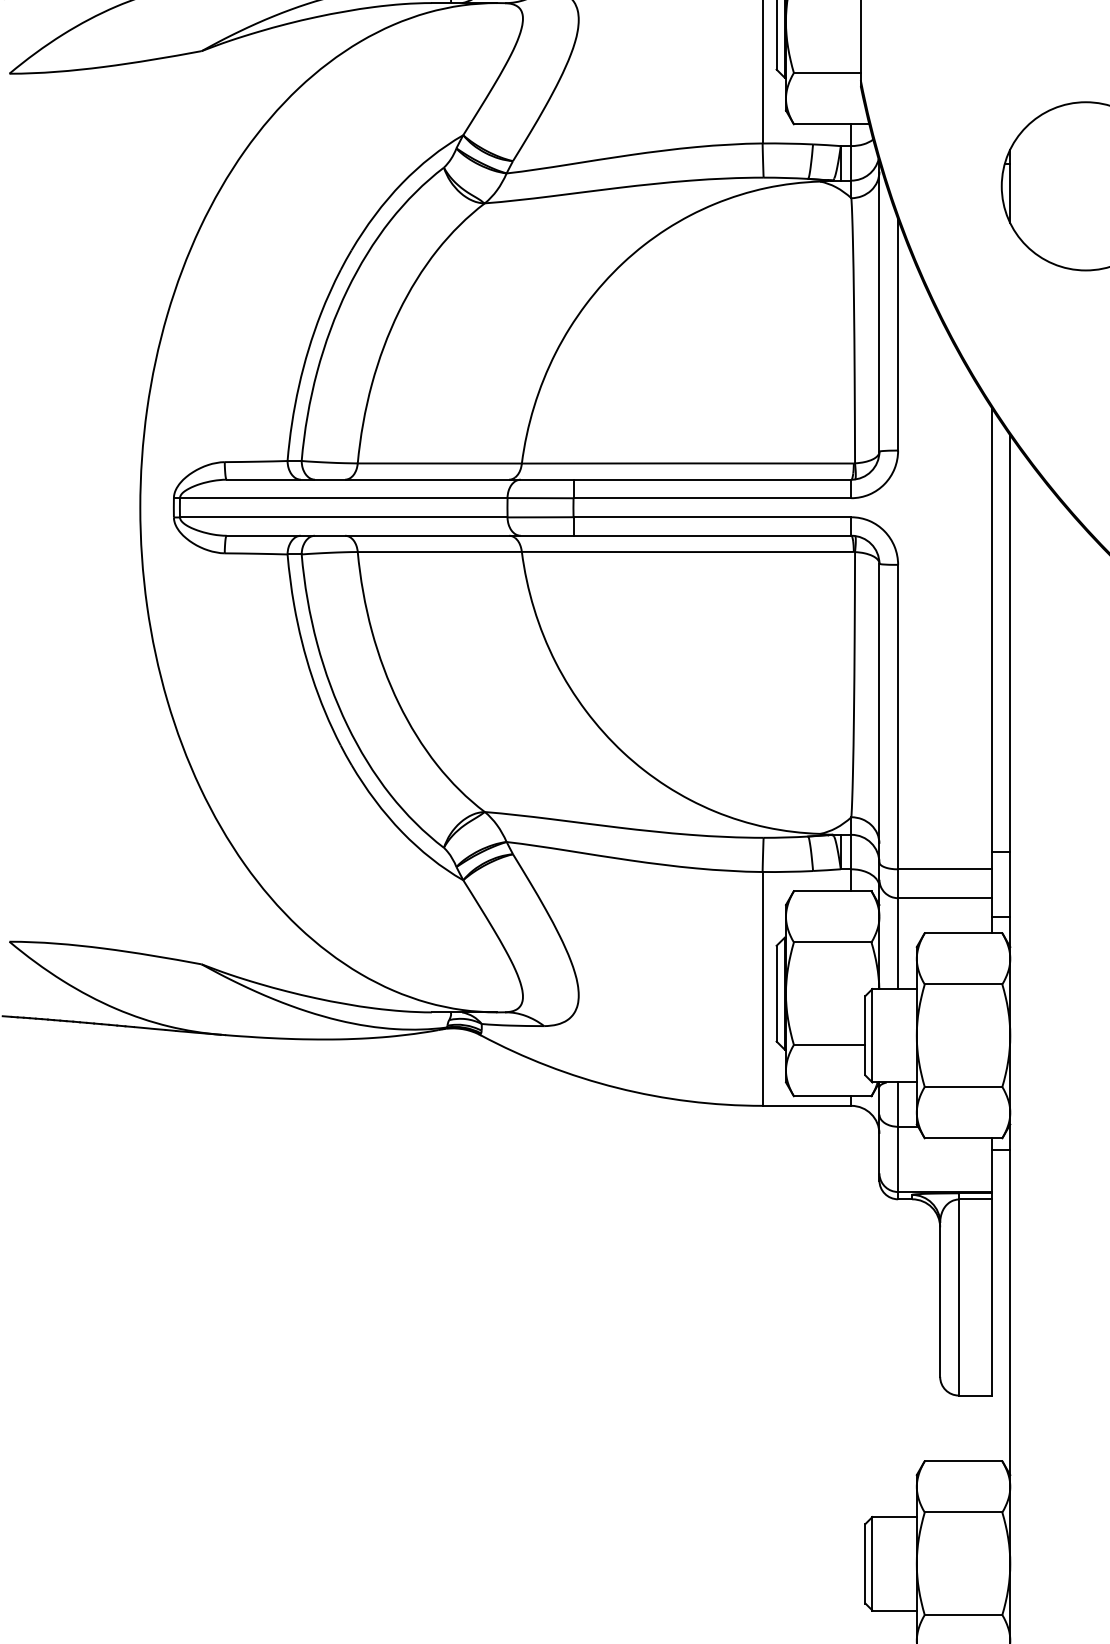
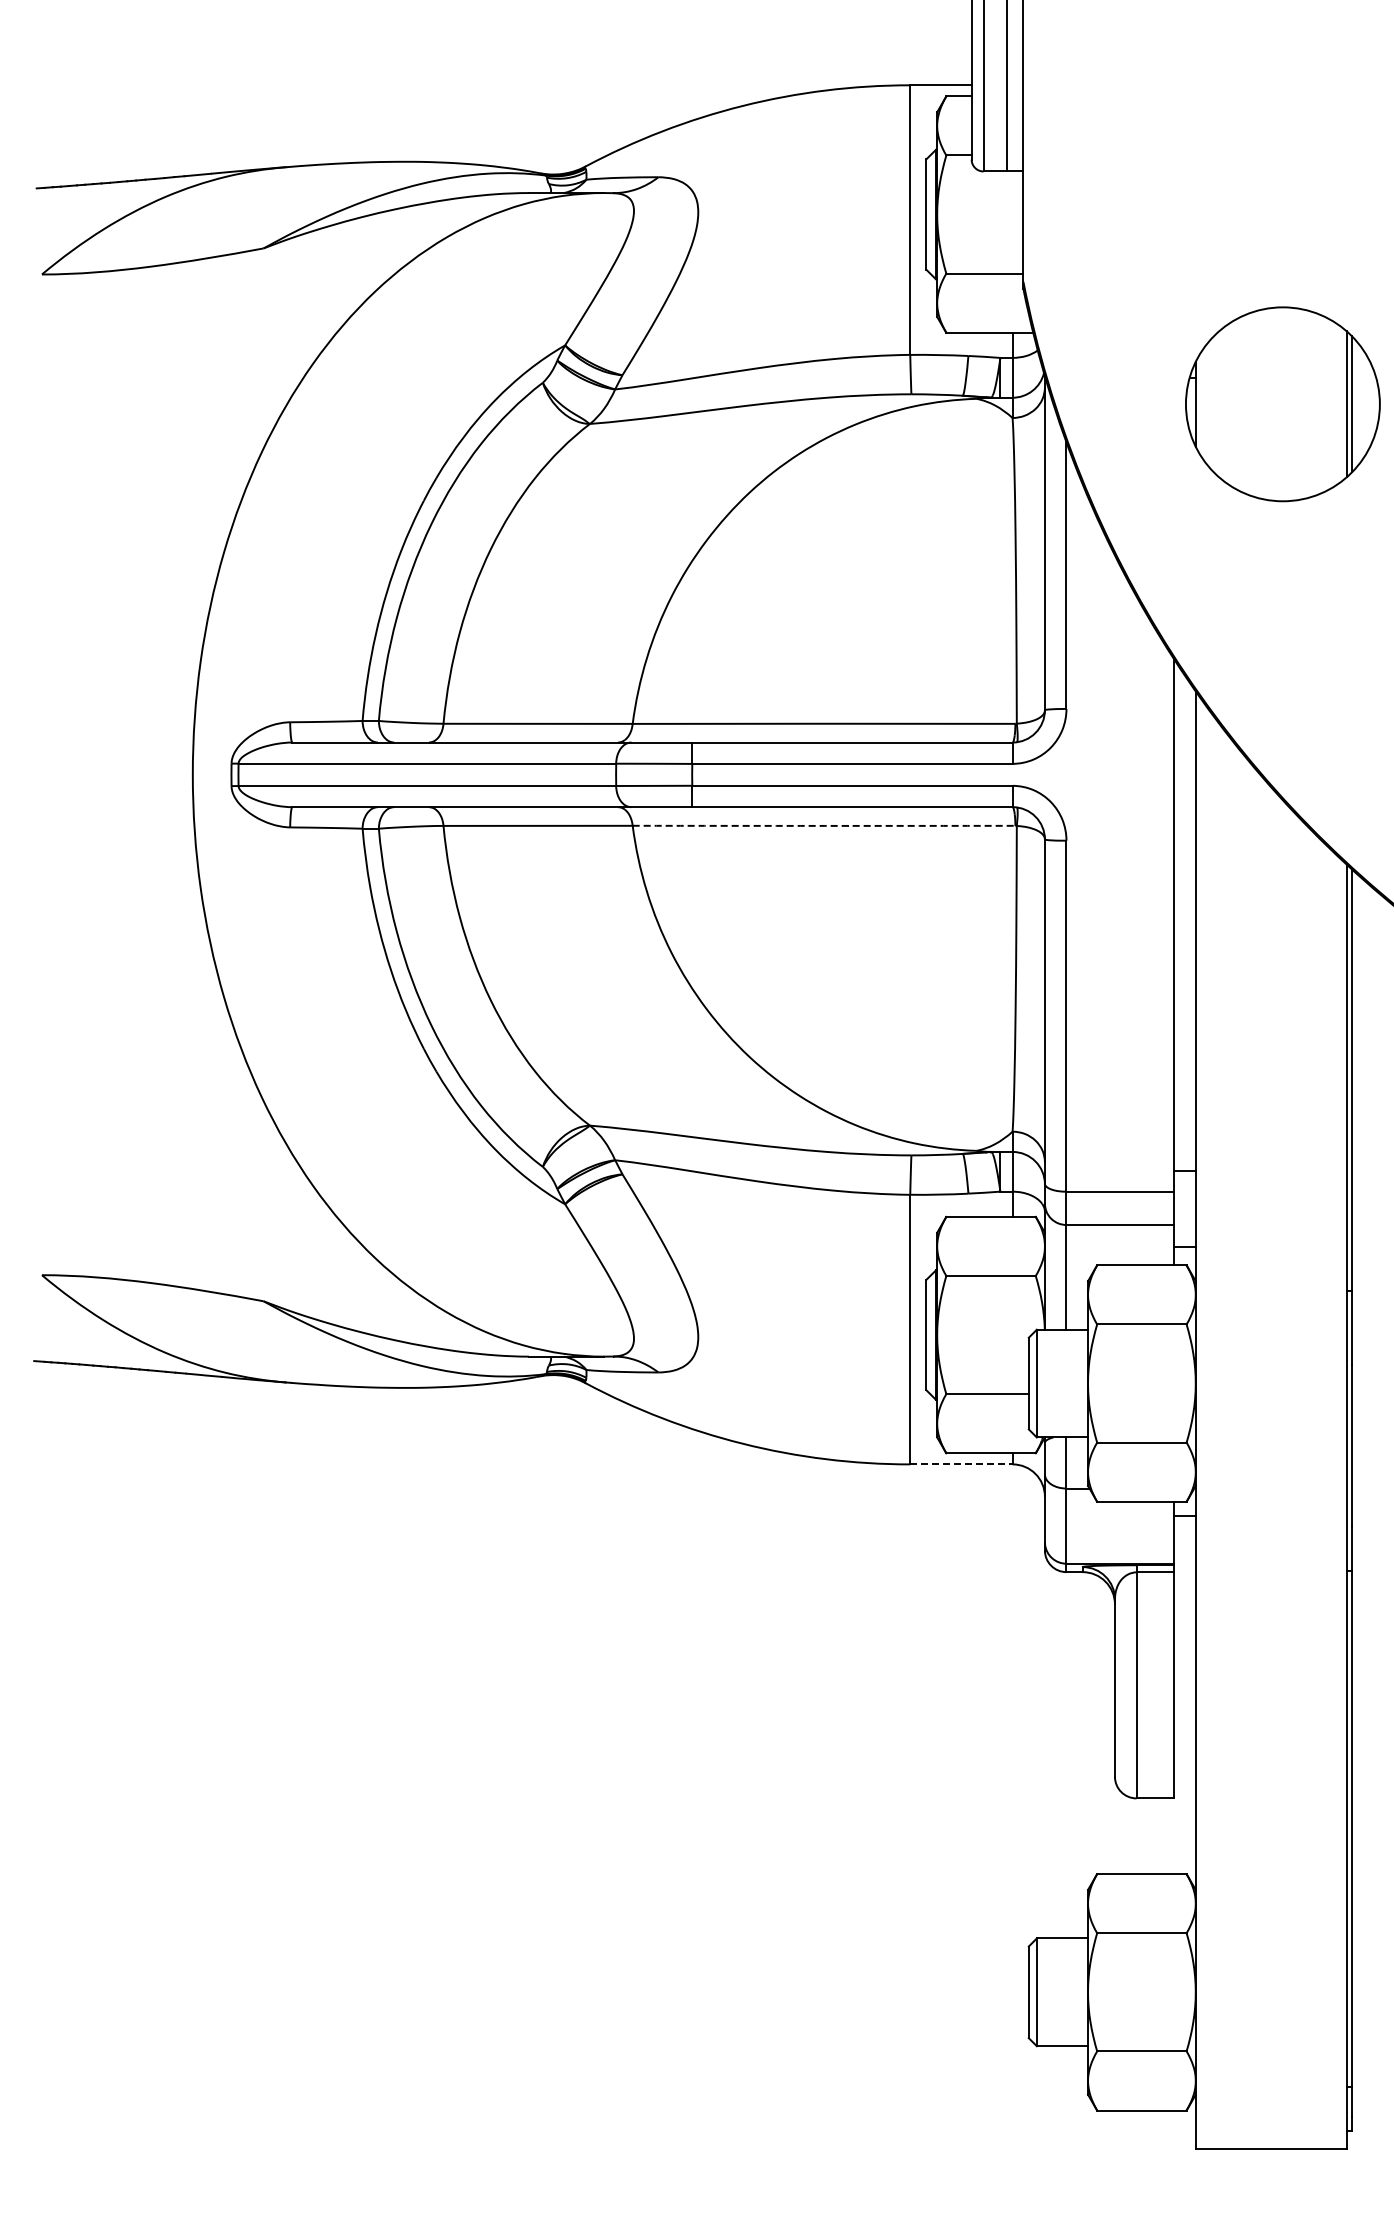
arc: (688, 551) -> (824, 825), solid -> dashed
line: (807, 1105) -> (961, 1464), solid -> dashed

